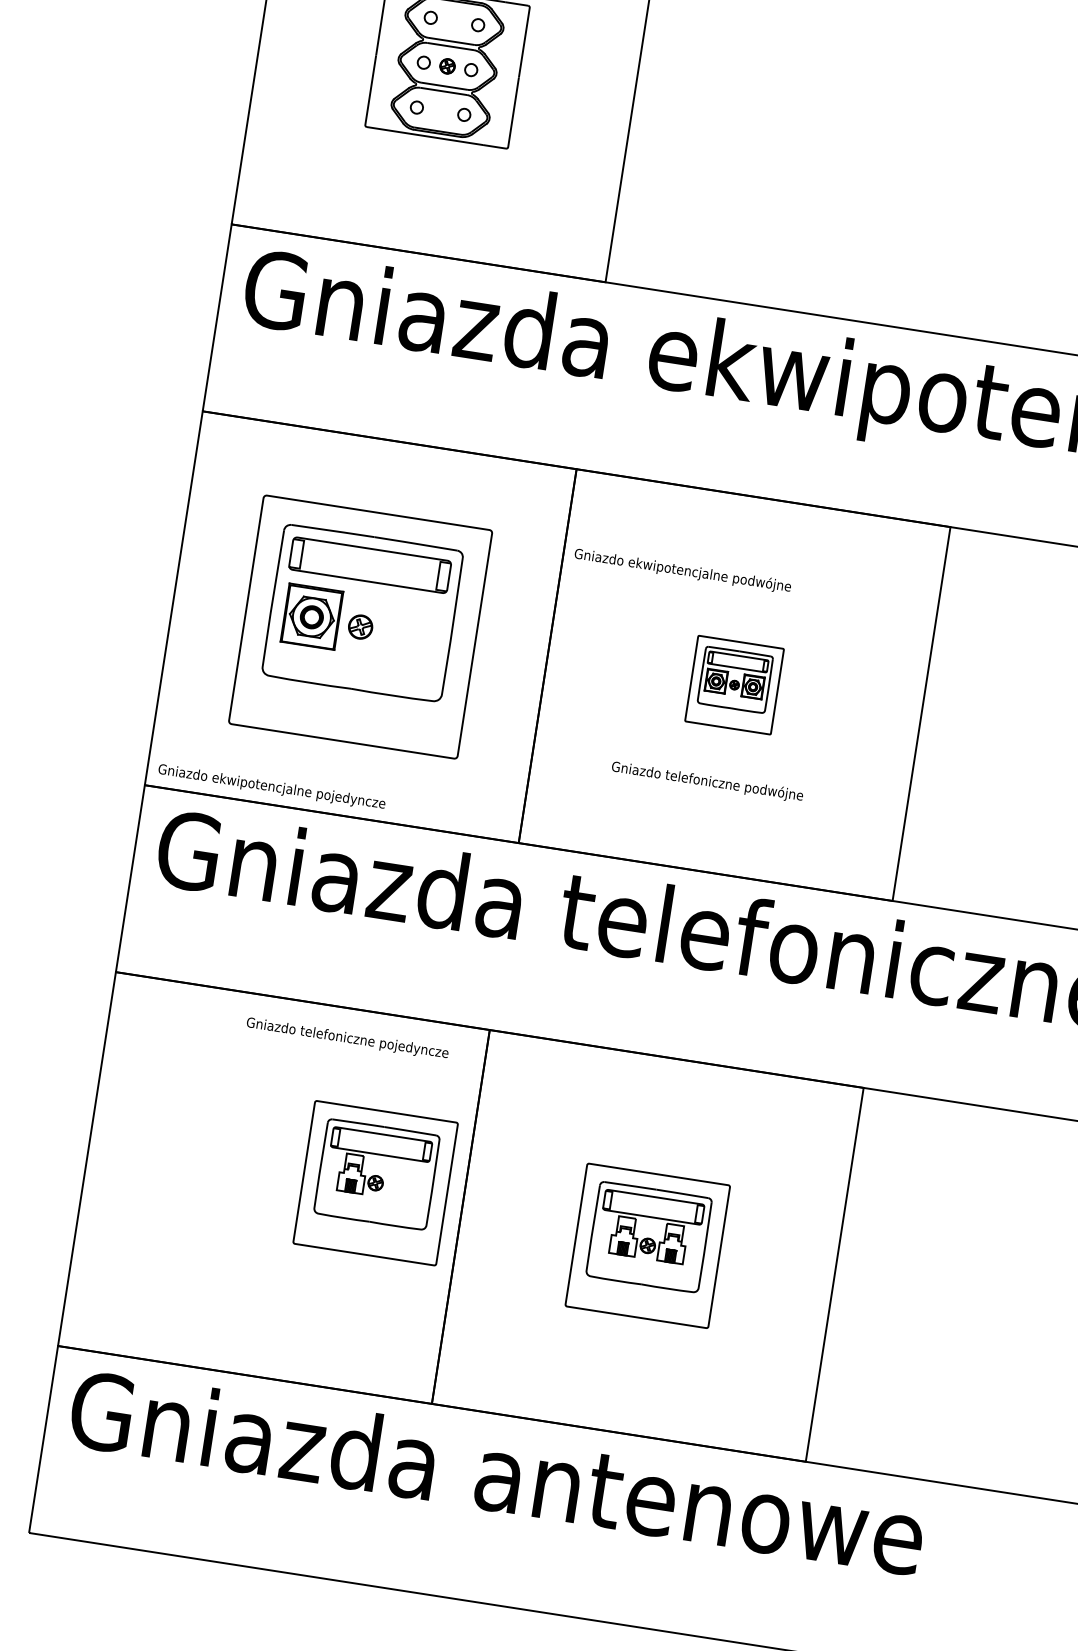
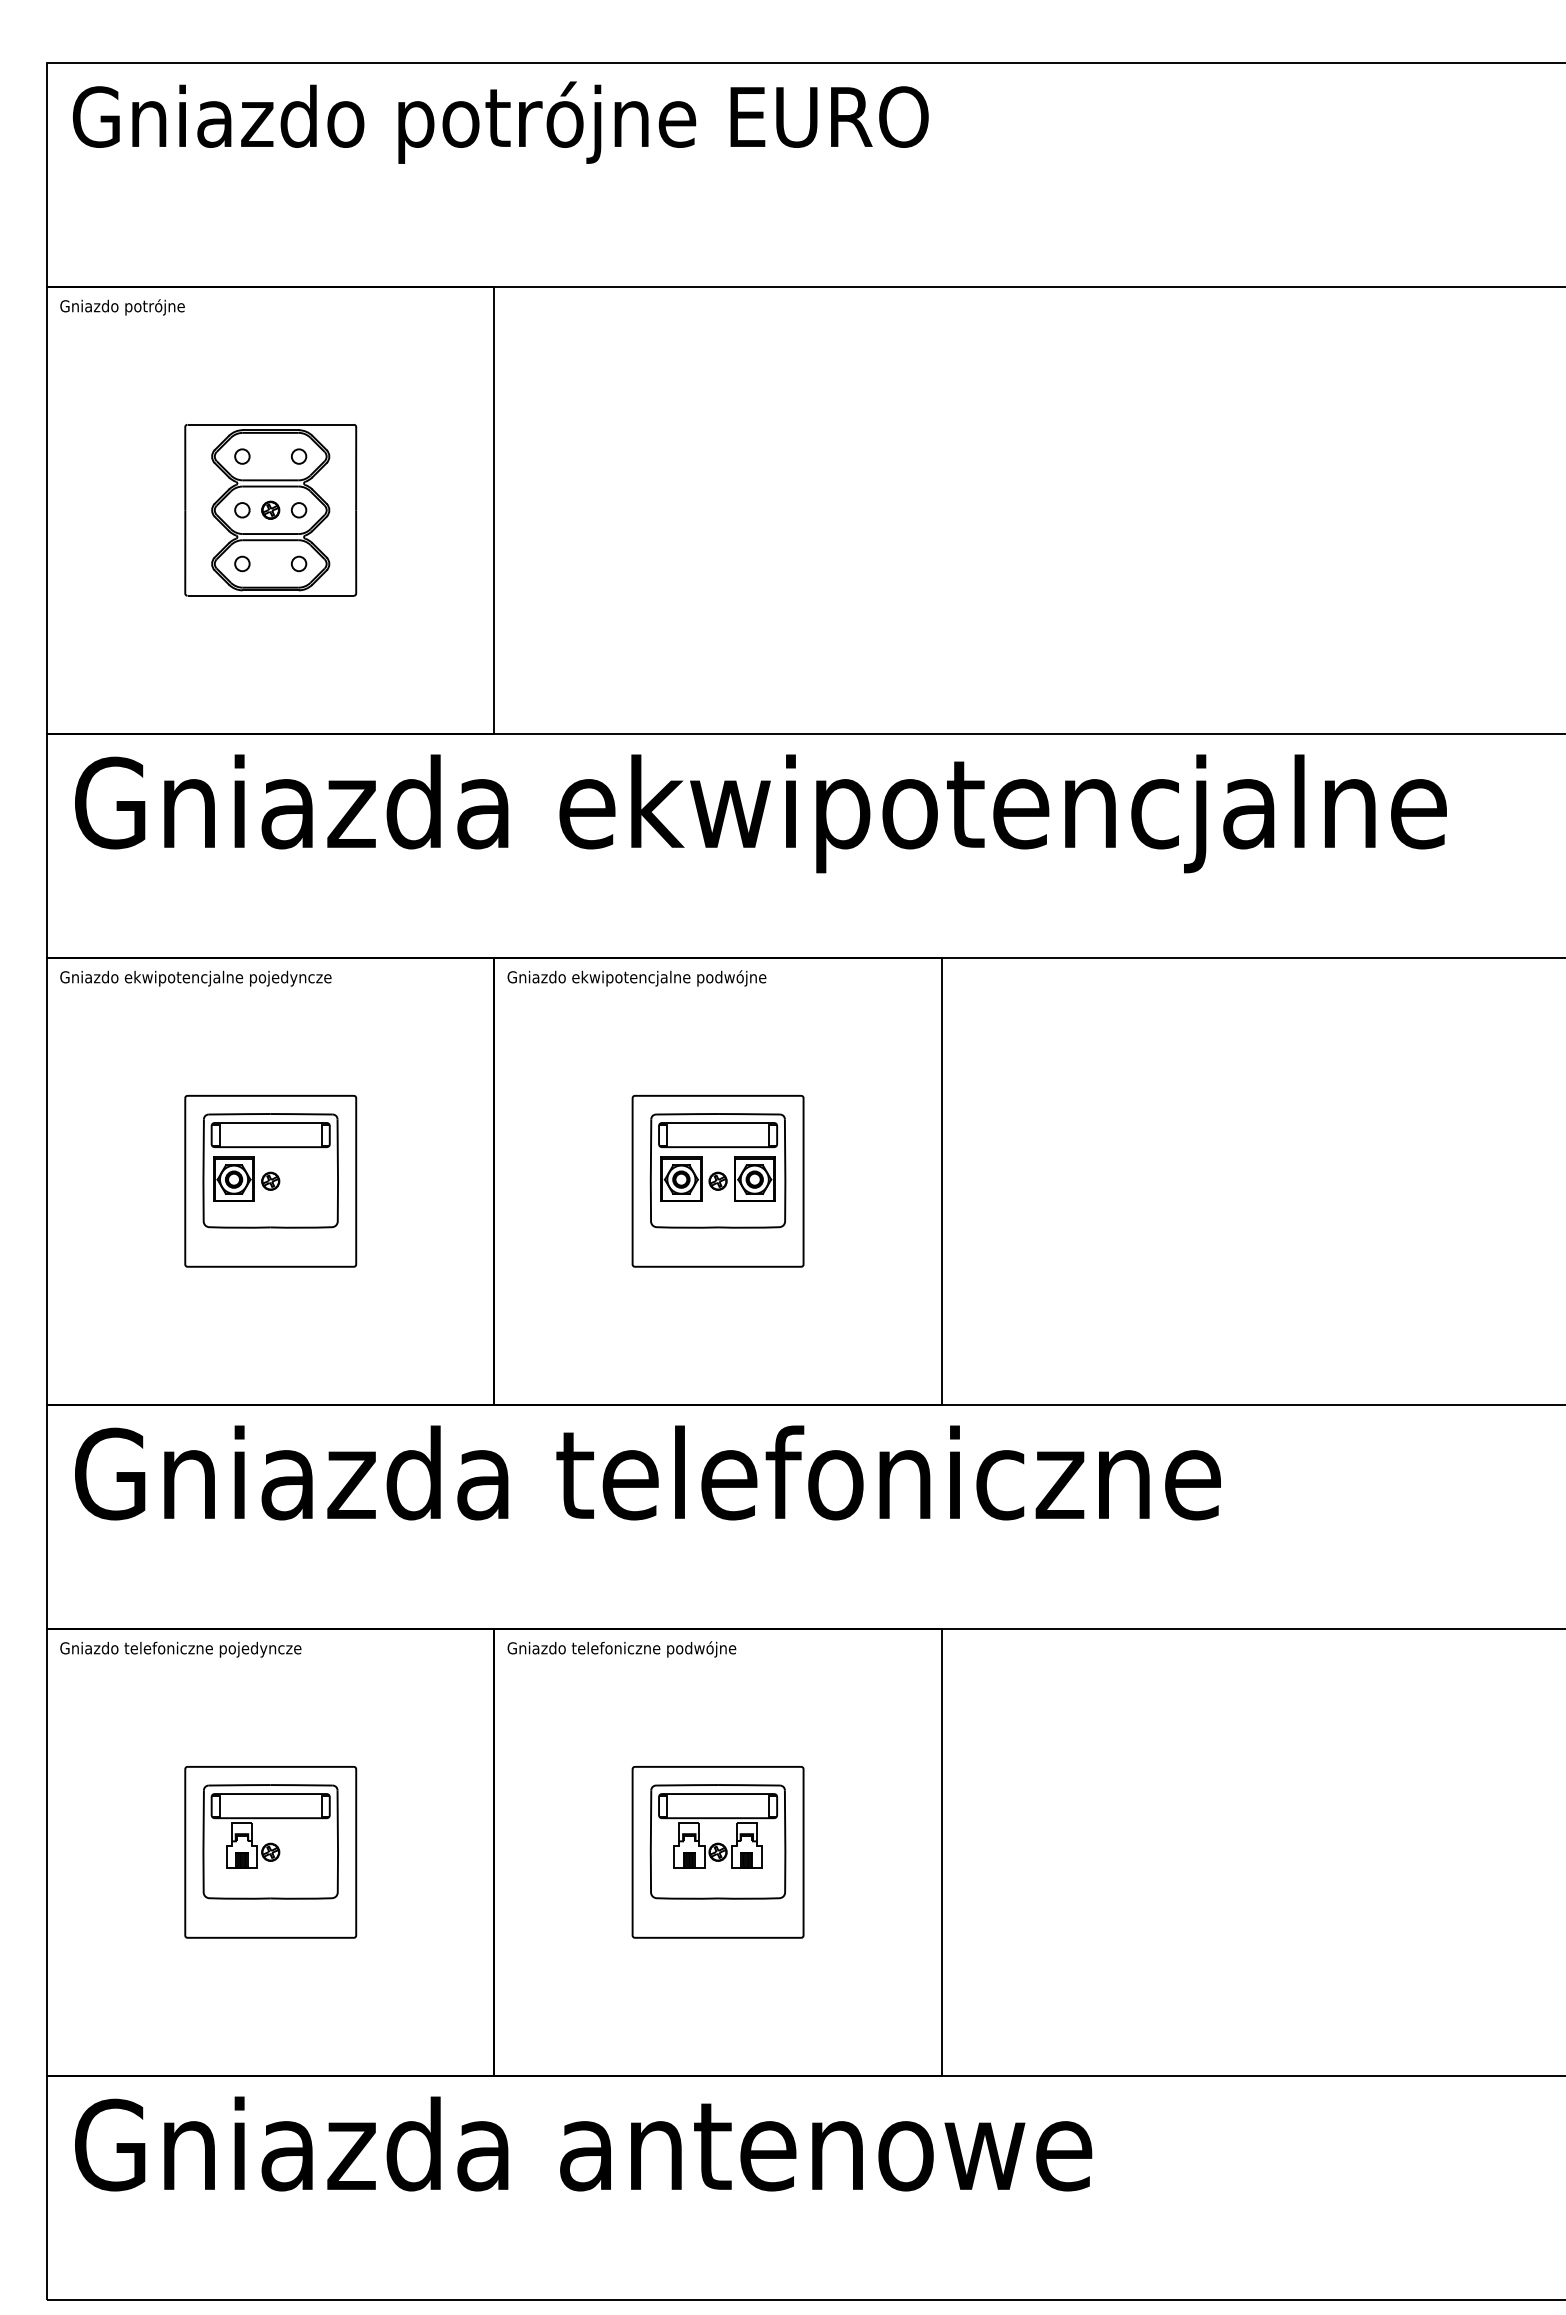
text: (682, 571) -> (636, 978), moved
part: (360, 627) -> (270, 1181), size x0.62
part: (734, 685) -> (717, 1181), size x1.67
text: (707, 781) -> (621, 1649), moved
text: (271, 787) -> (195, 978), moved
text: (347, 1038) -> (180, 1649), moved
part: (375, 1183) -> (270, 1852), moved

